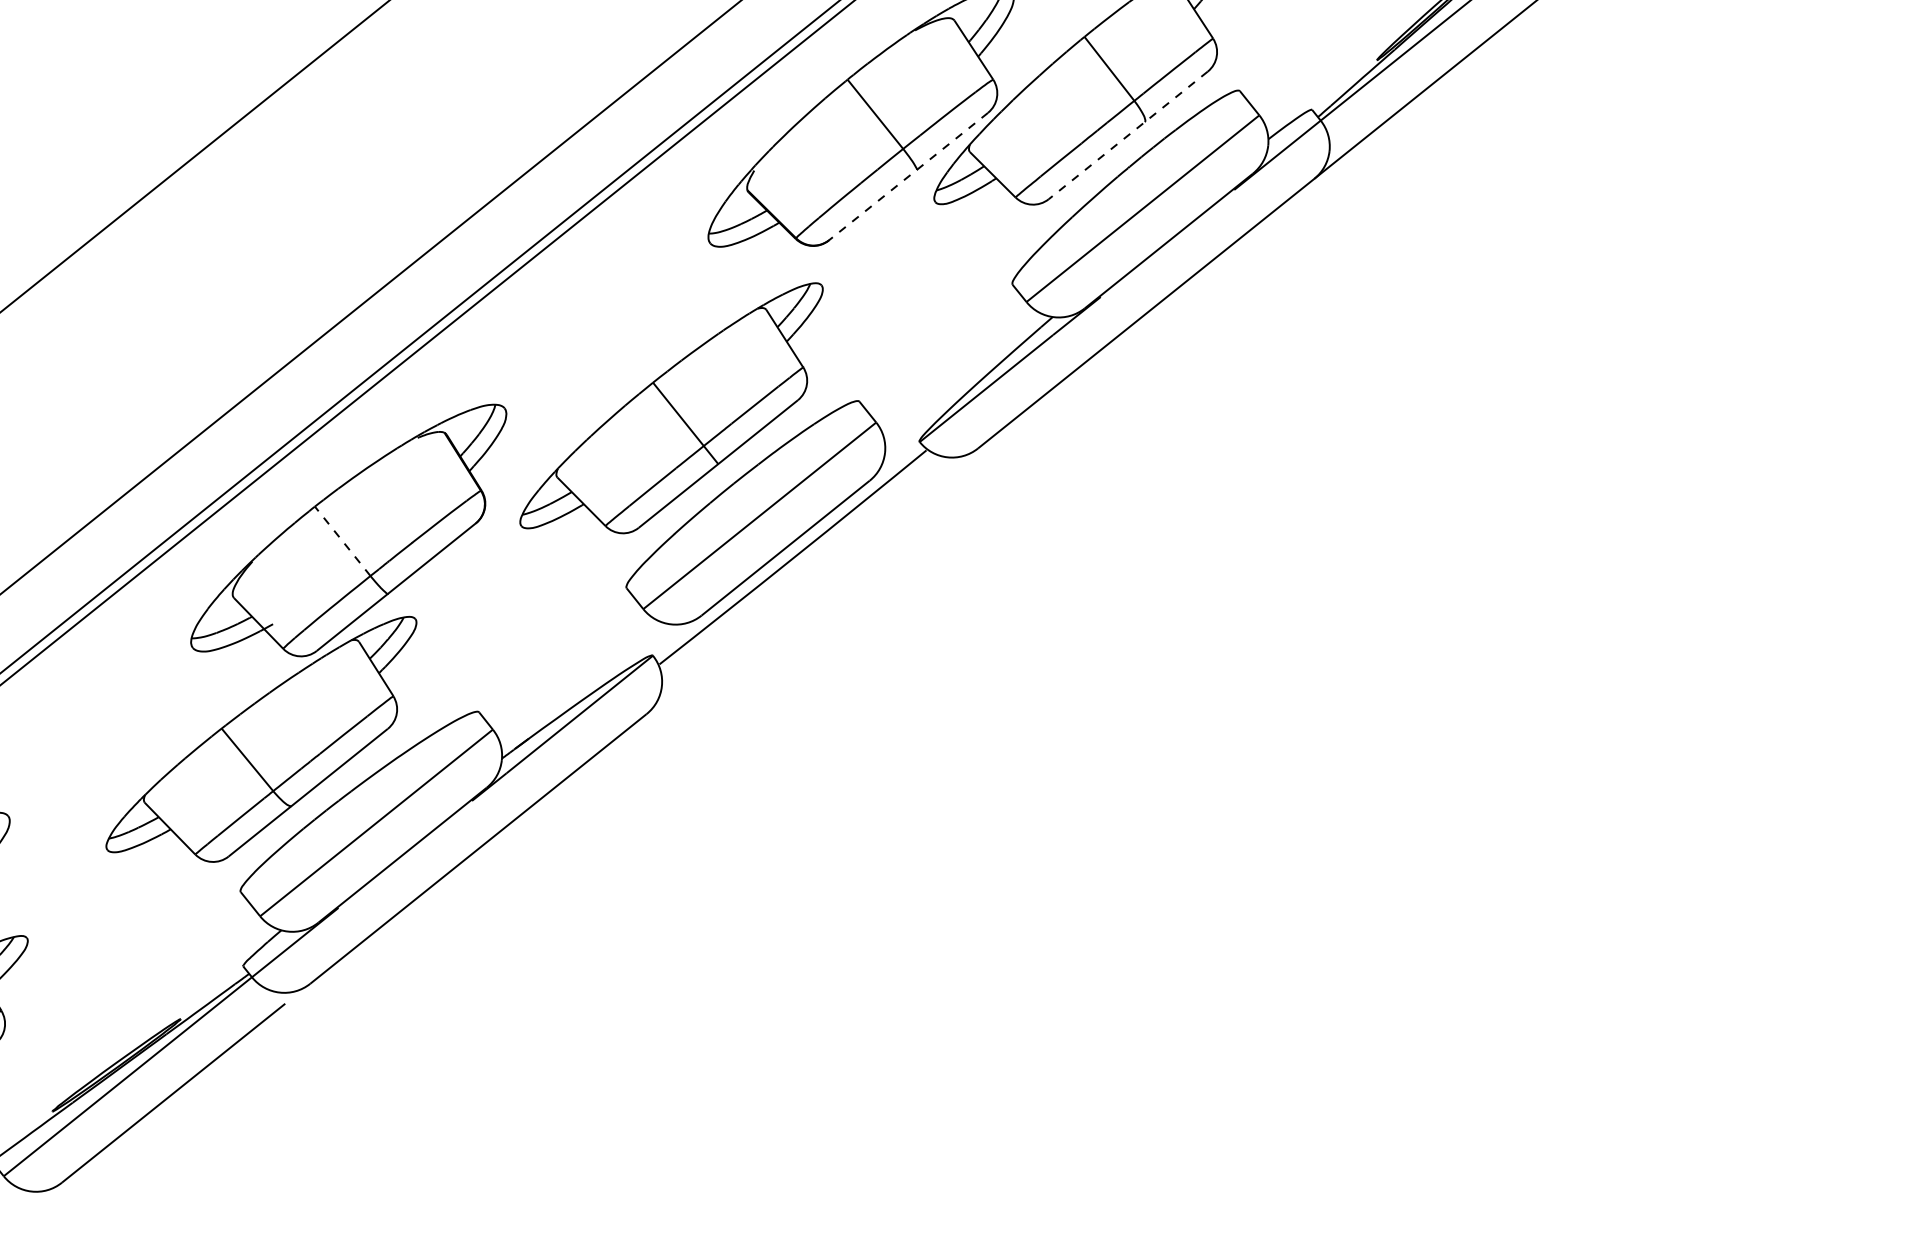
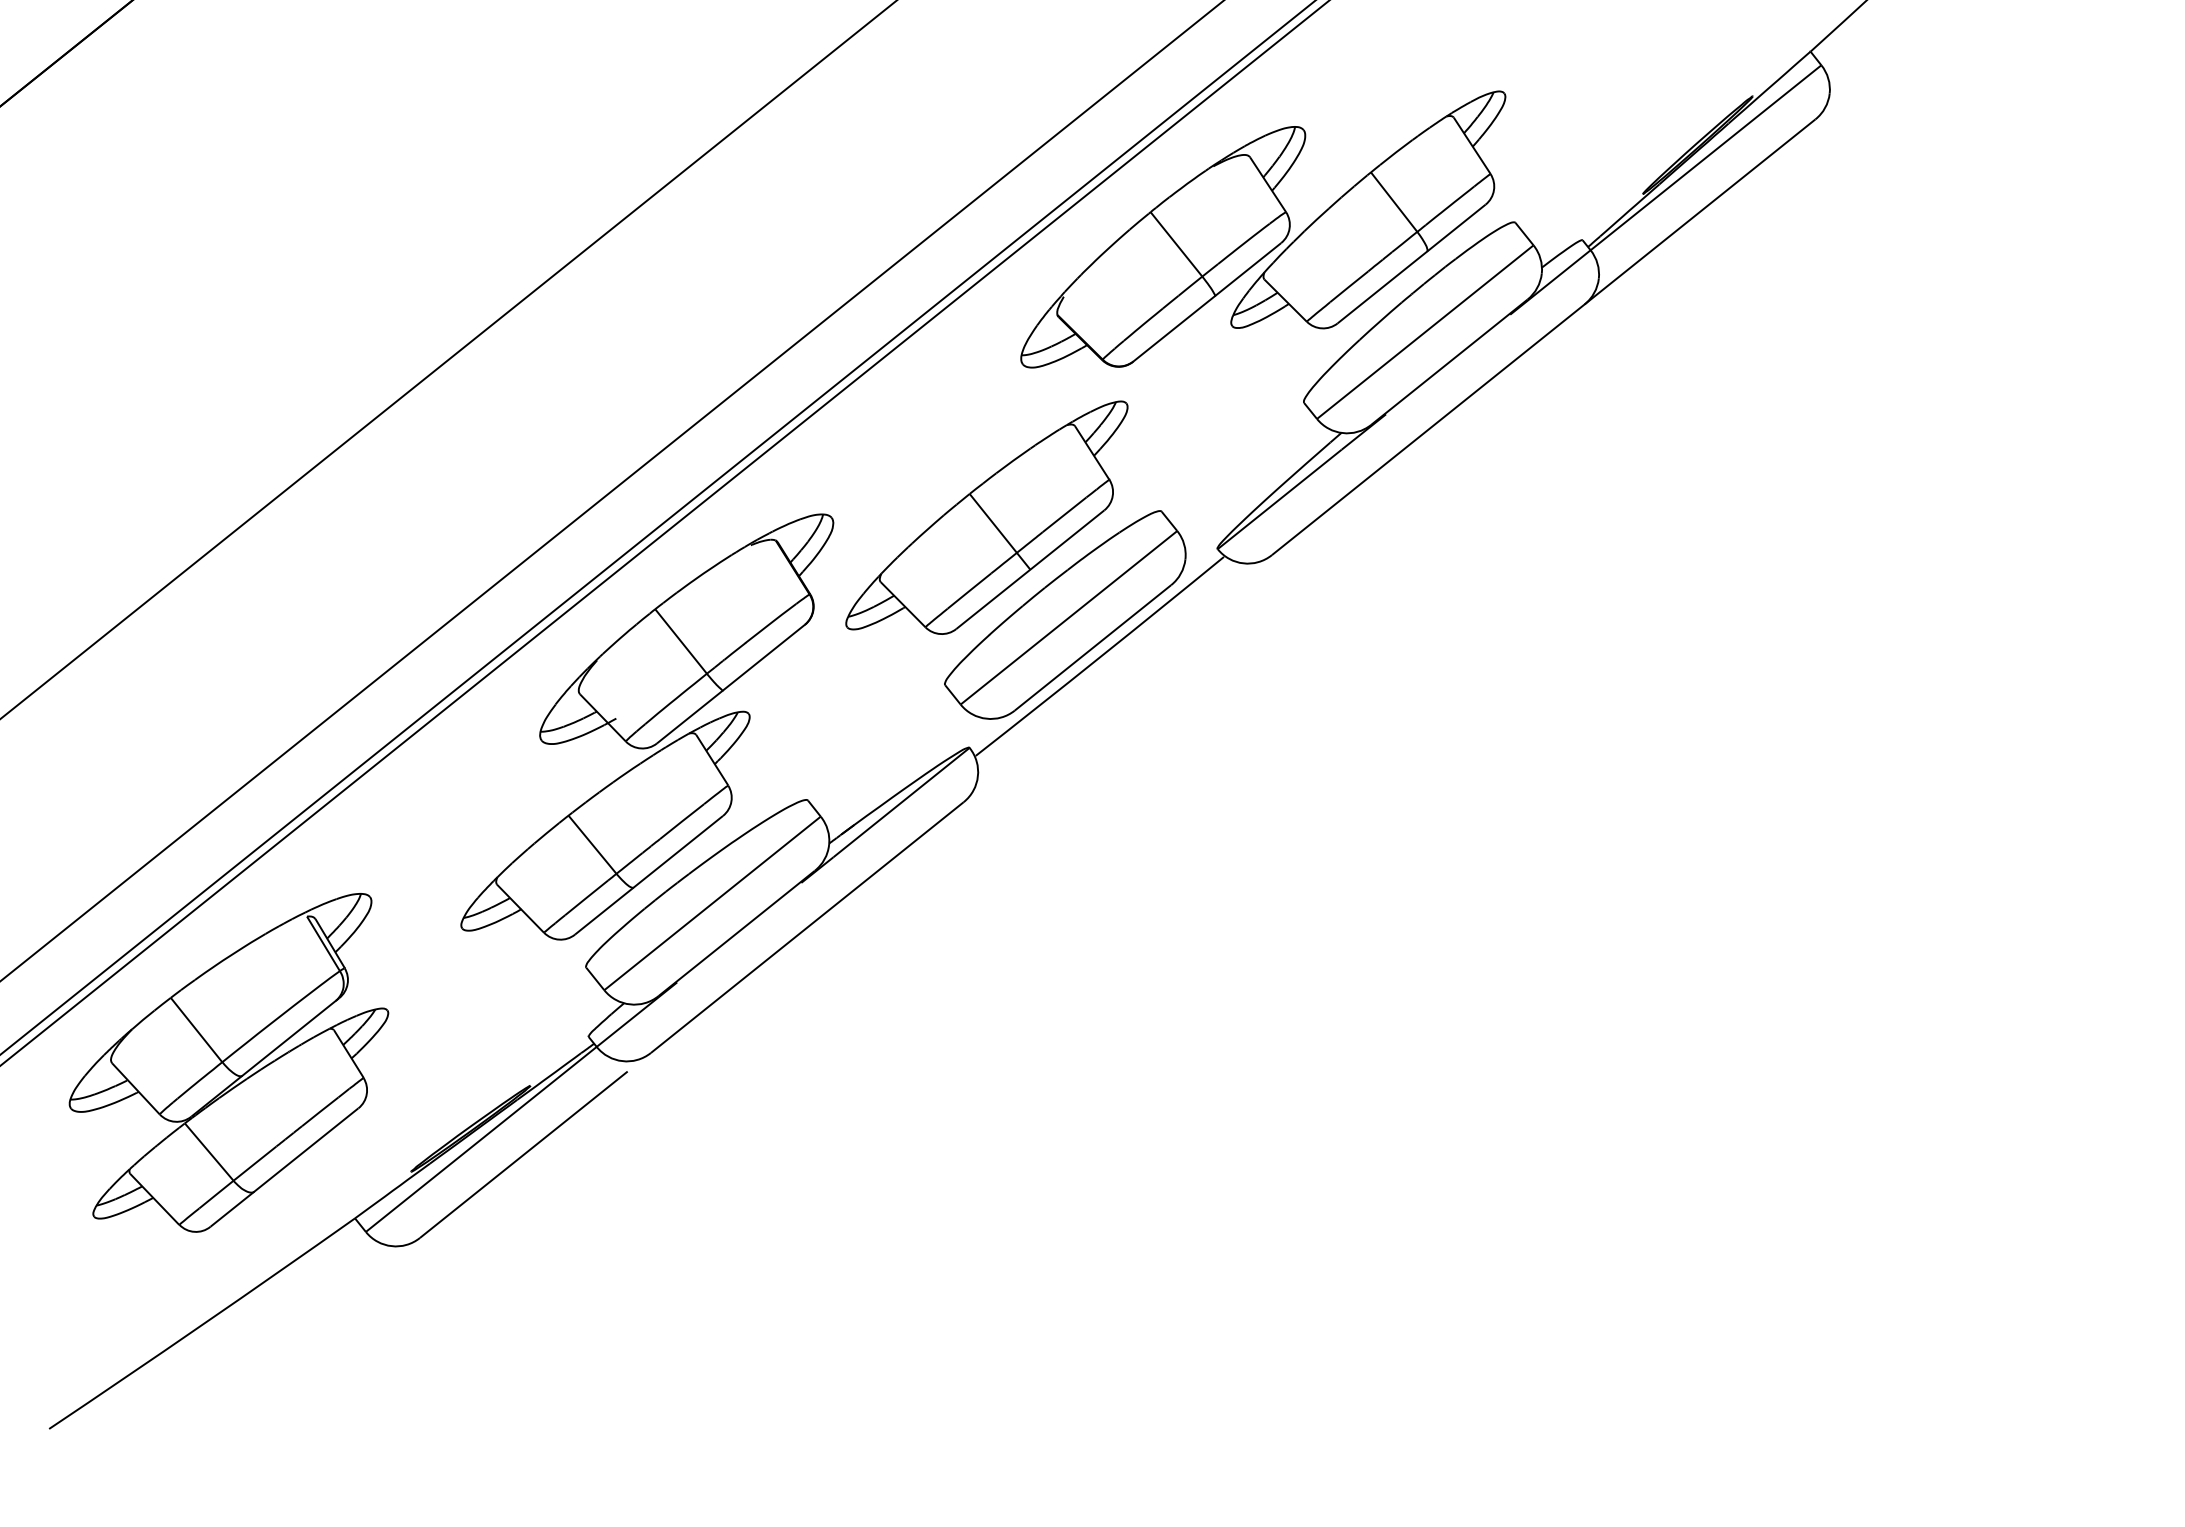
line: (1128, 135) -> (1411, 264), dashed -> solid
line: (908, 176) -> (1207, 302), dashed -> solid
line: (342, 541) -> (680, 641), dashed -> solid

